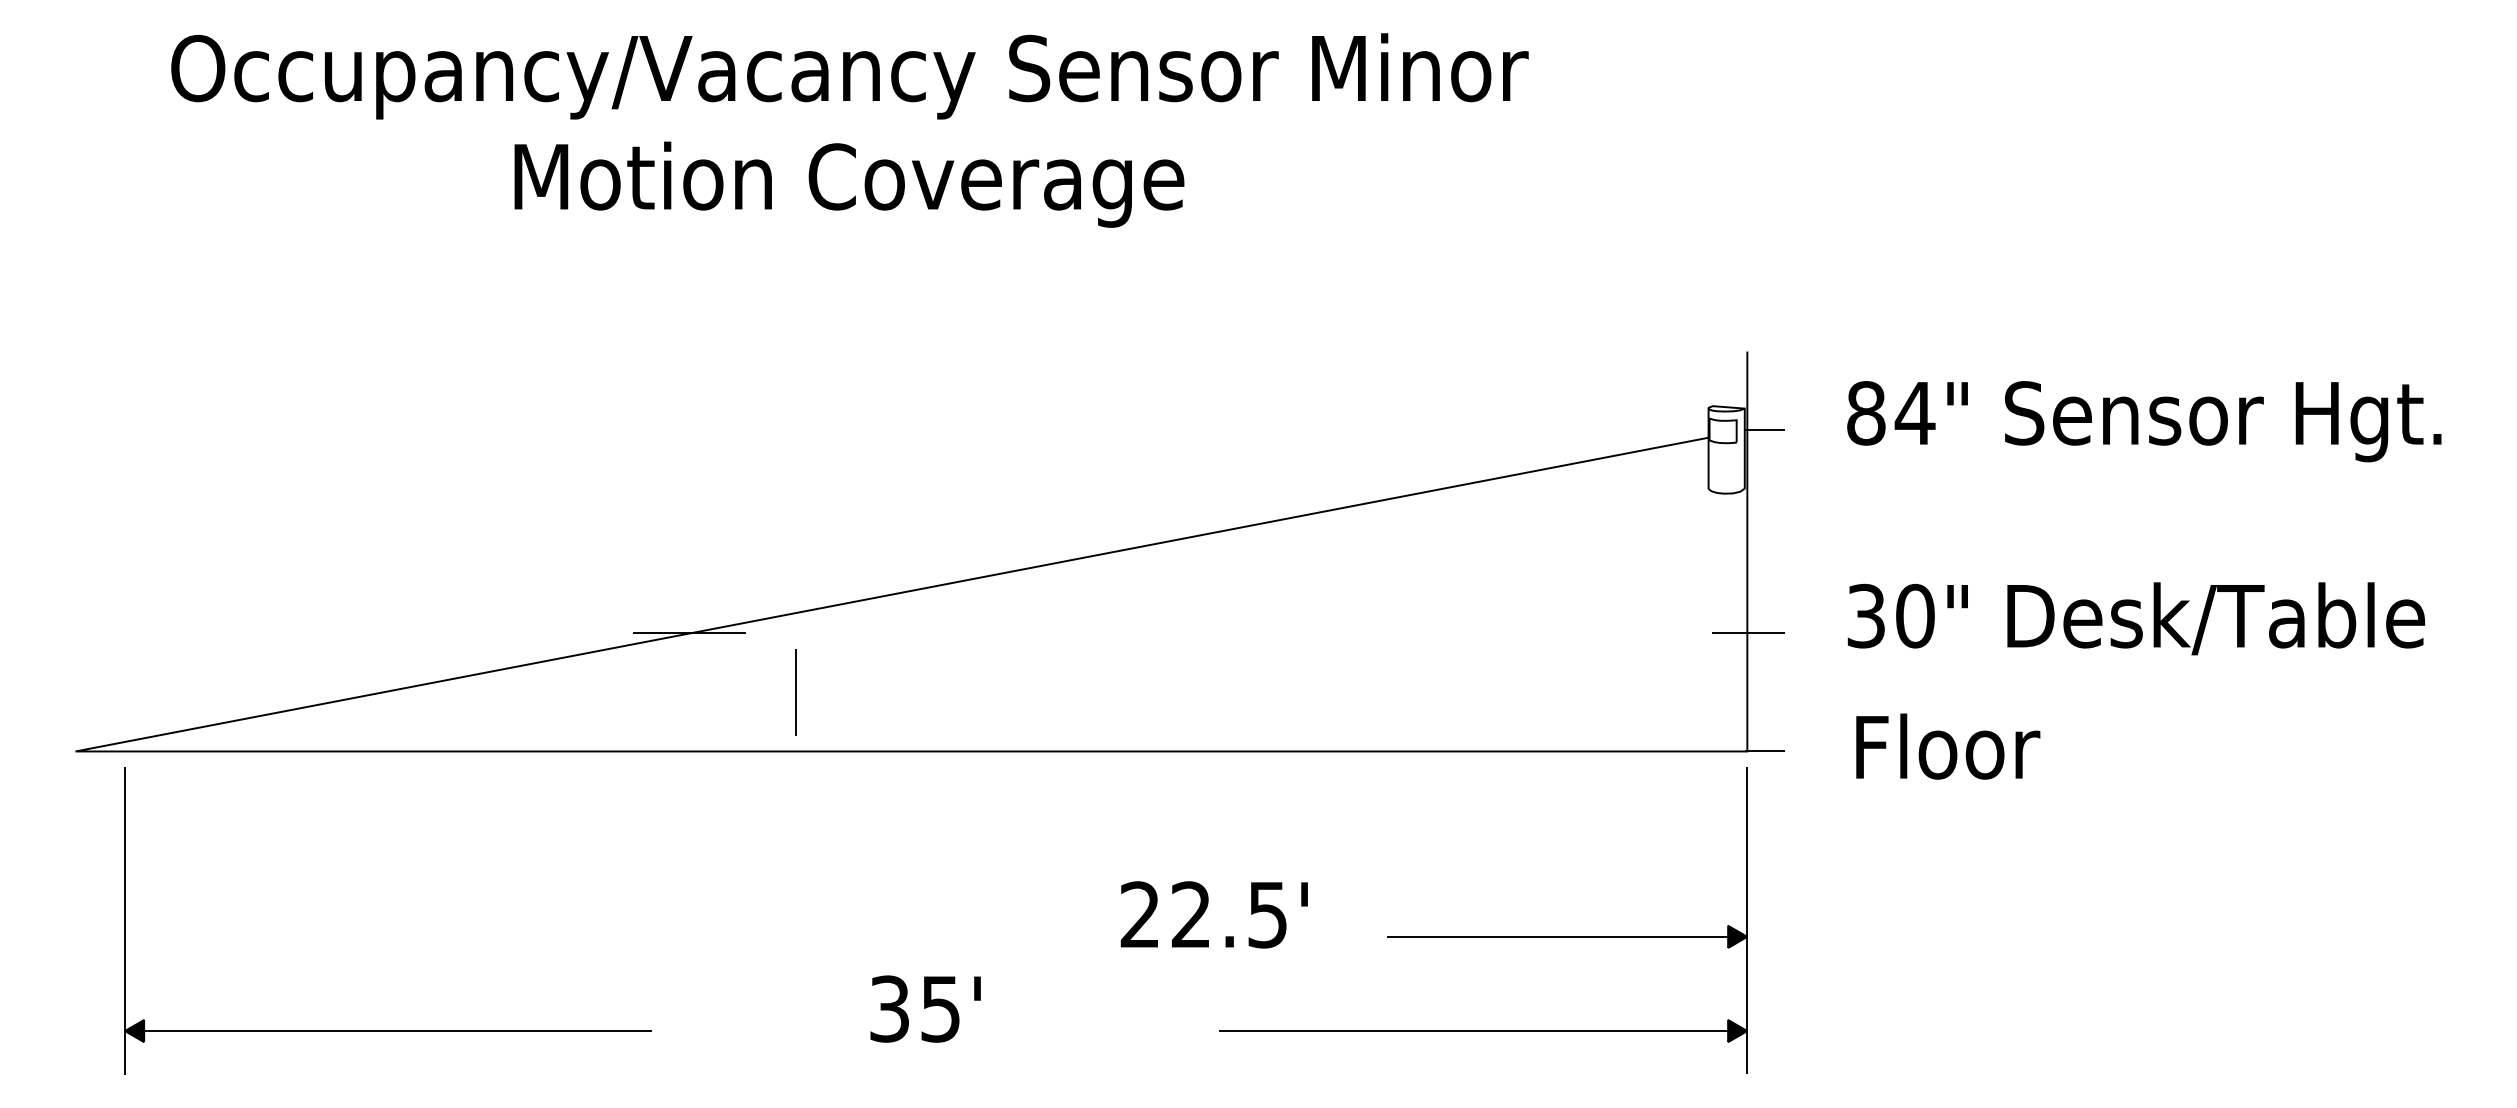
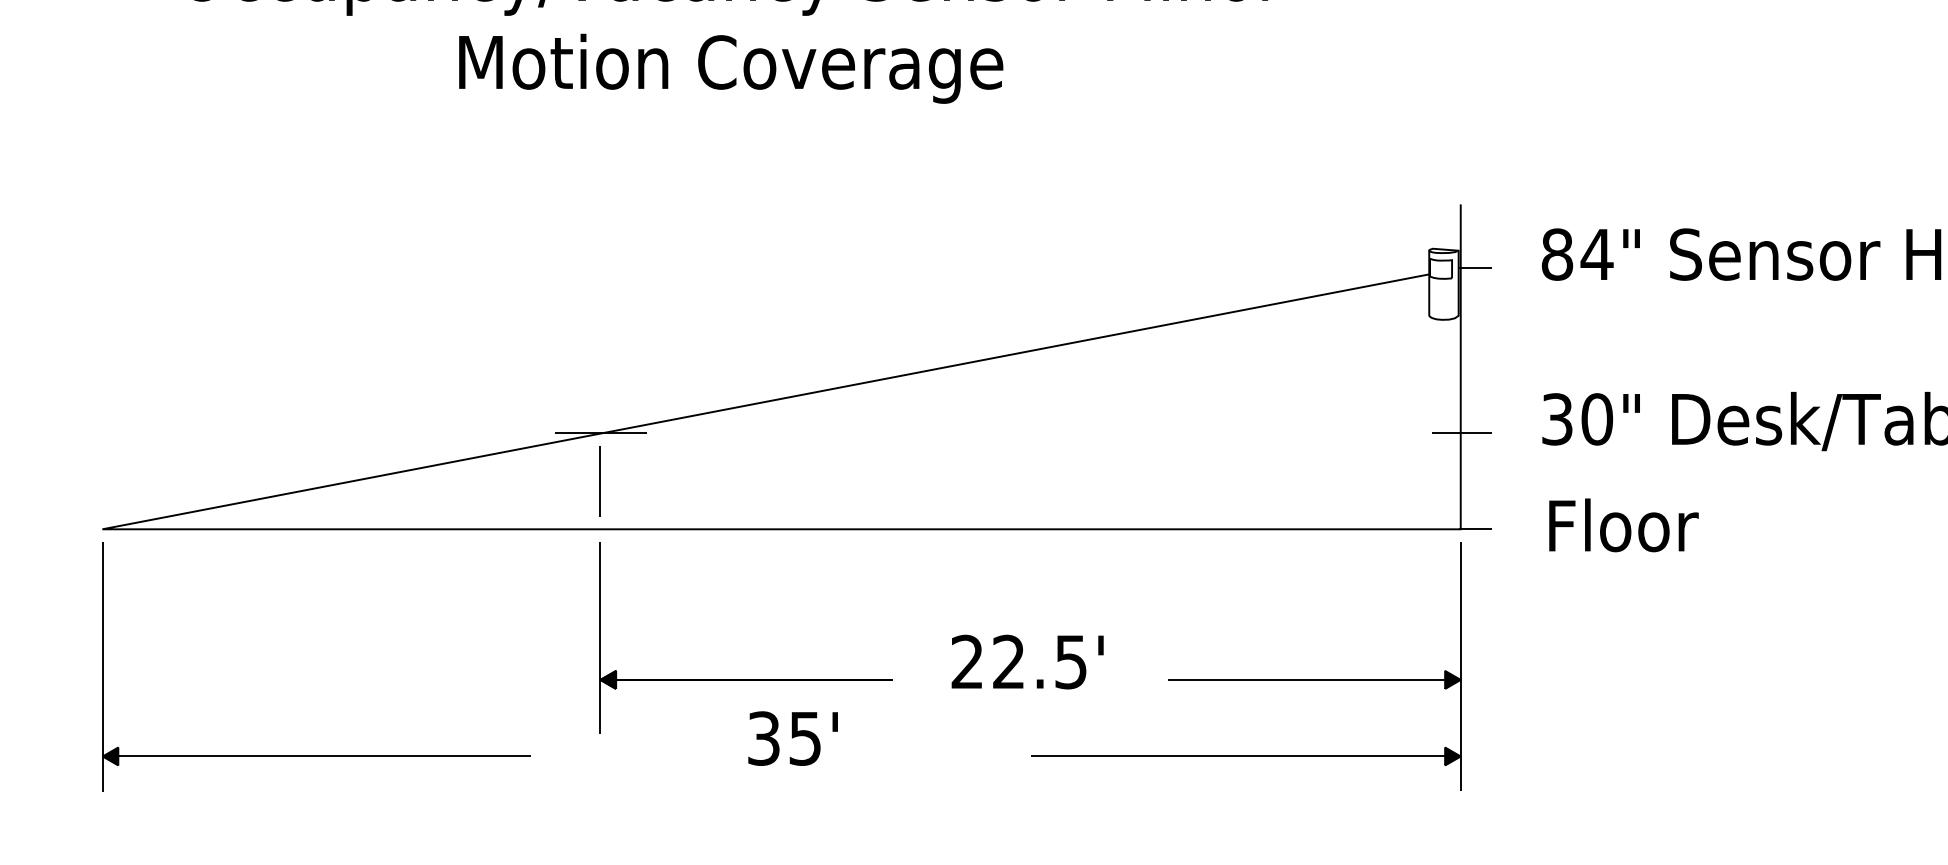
line: (795, 692) -> (600, 481), moved
part: (868, 936) -> (746, 679), added
part: (387, 1030) -> (316, 756), moved

